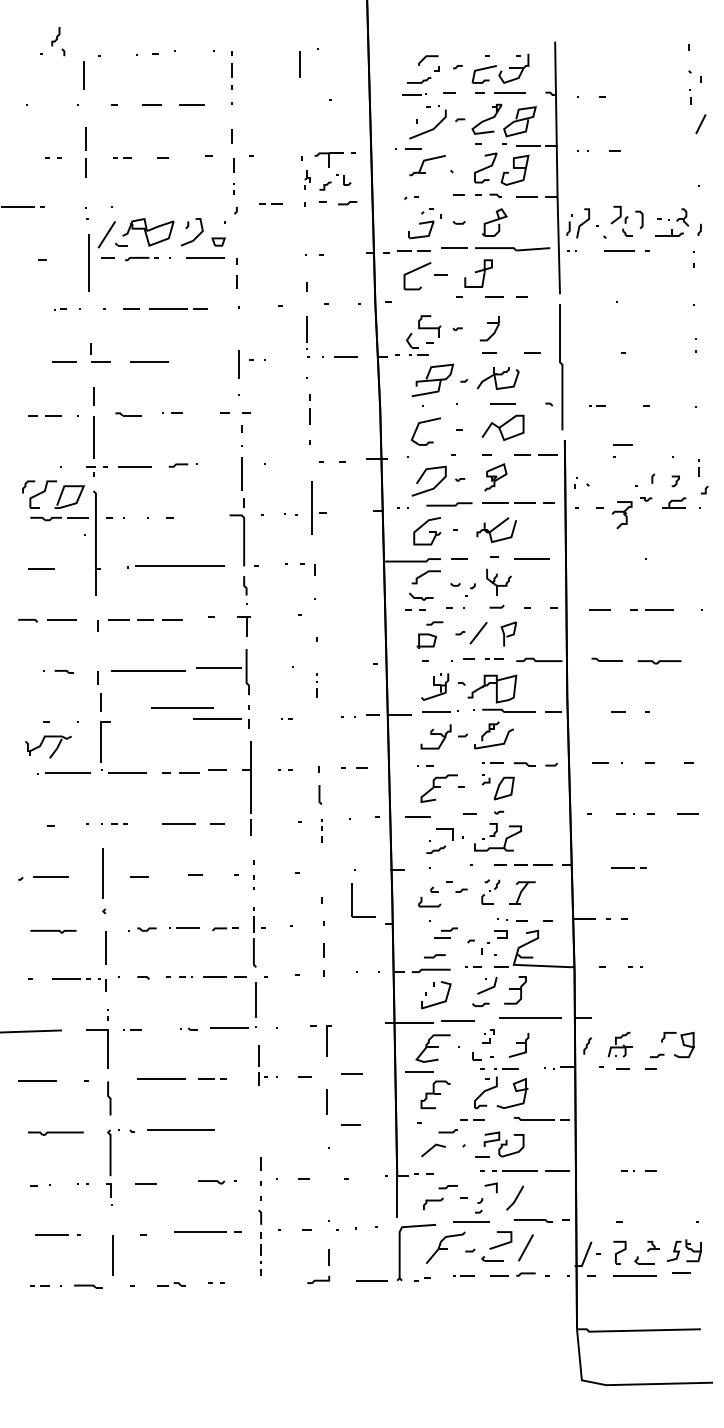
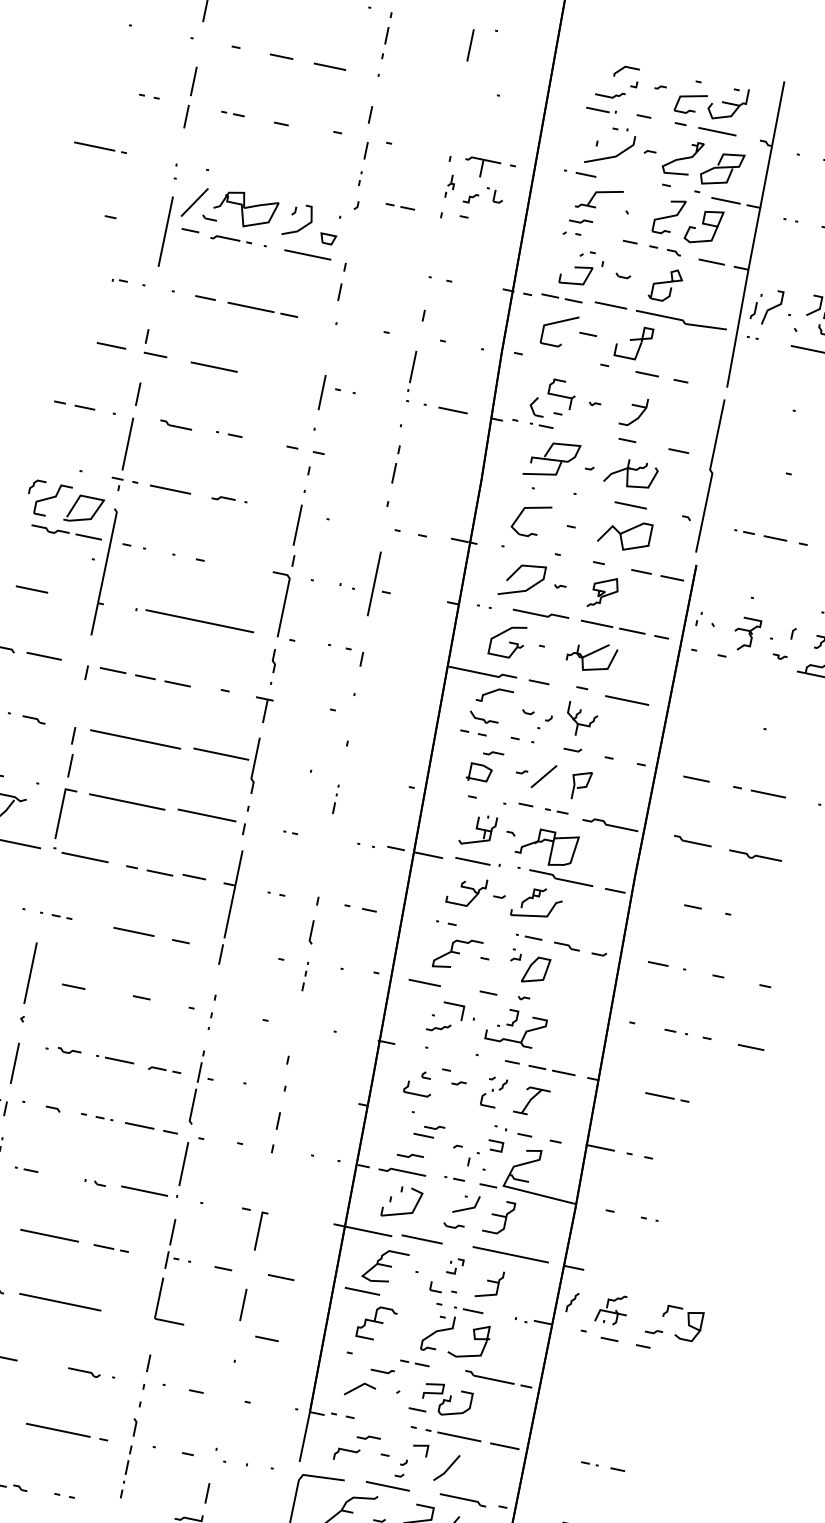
line: (347, 203) -> (580, 221), moved
line: (622, 444) -> (774, 537), moved
part: (621, 515) -> (745, 634), moved
line: (182, 707) -> (126, 801), moved
part: (352, 900) -> (159, 1299), moved

